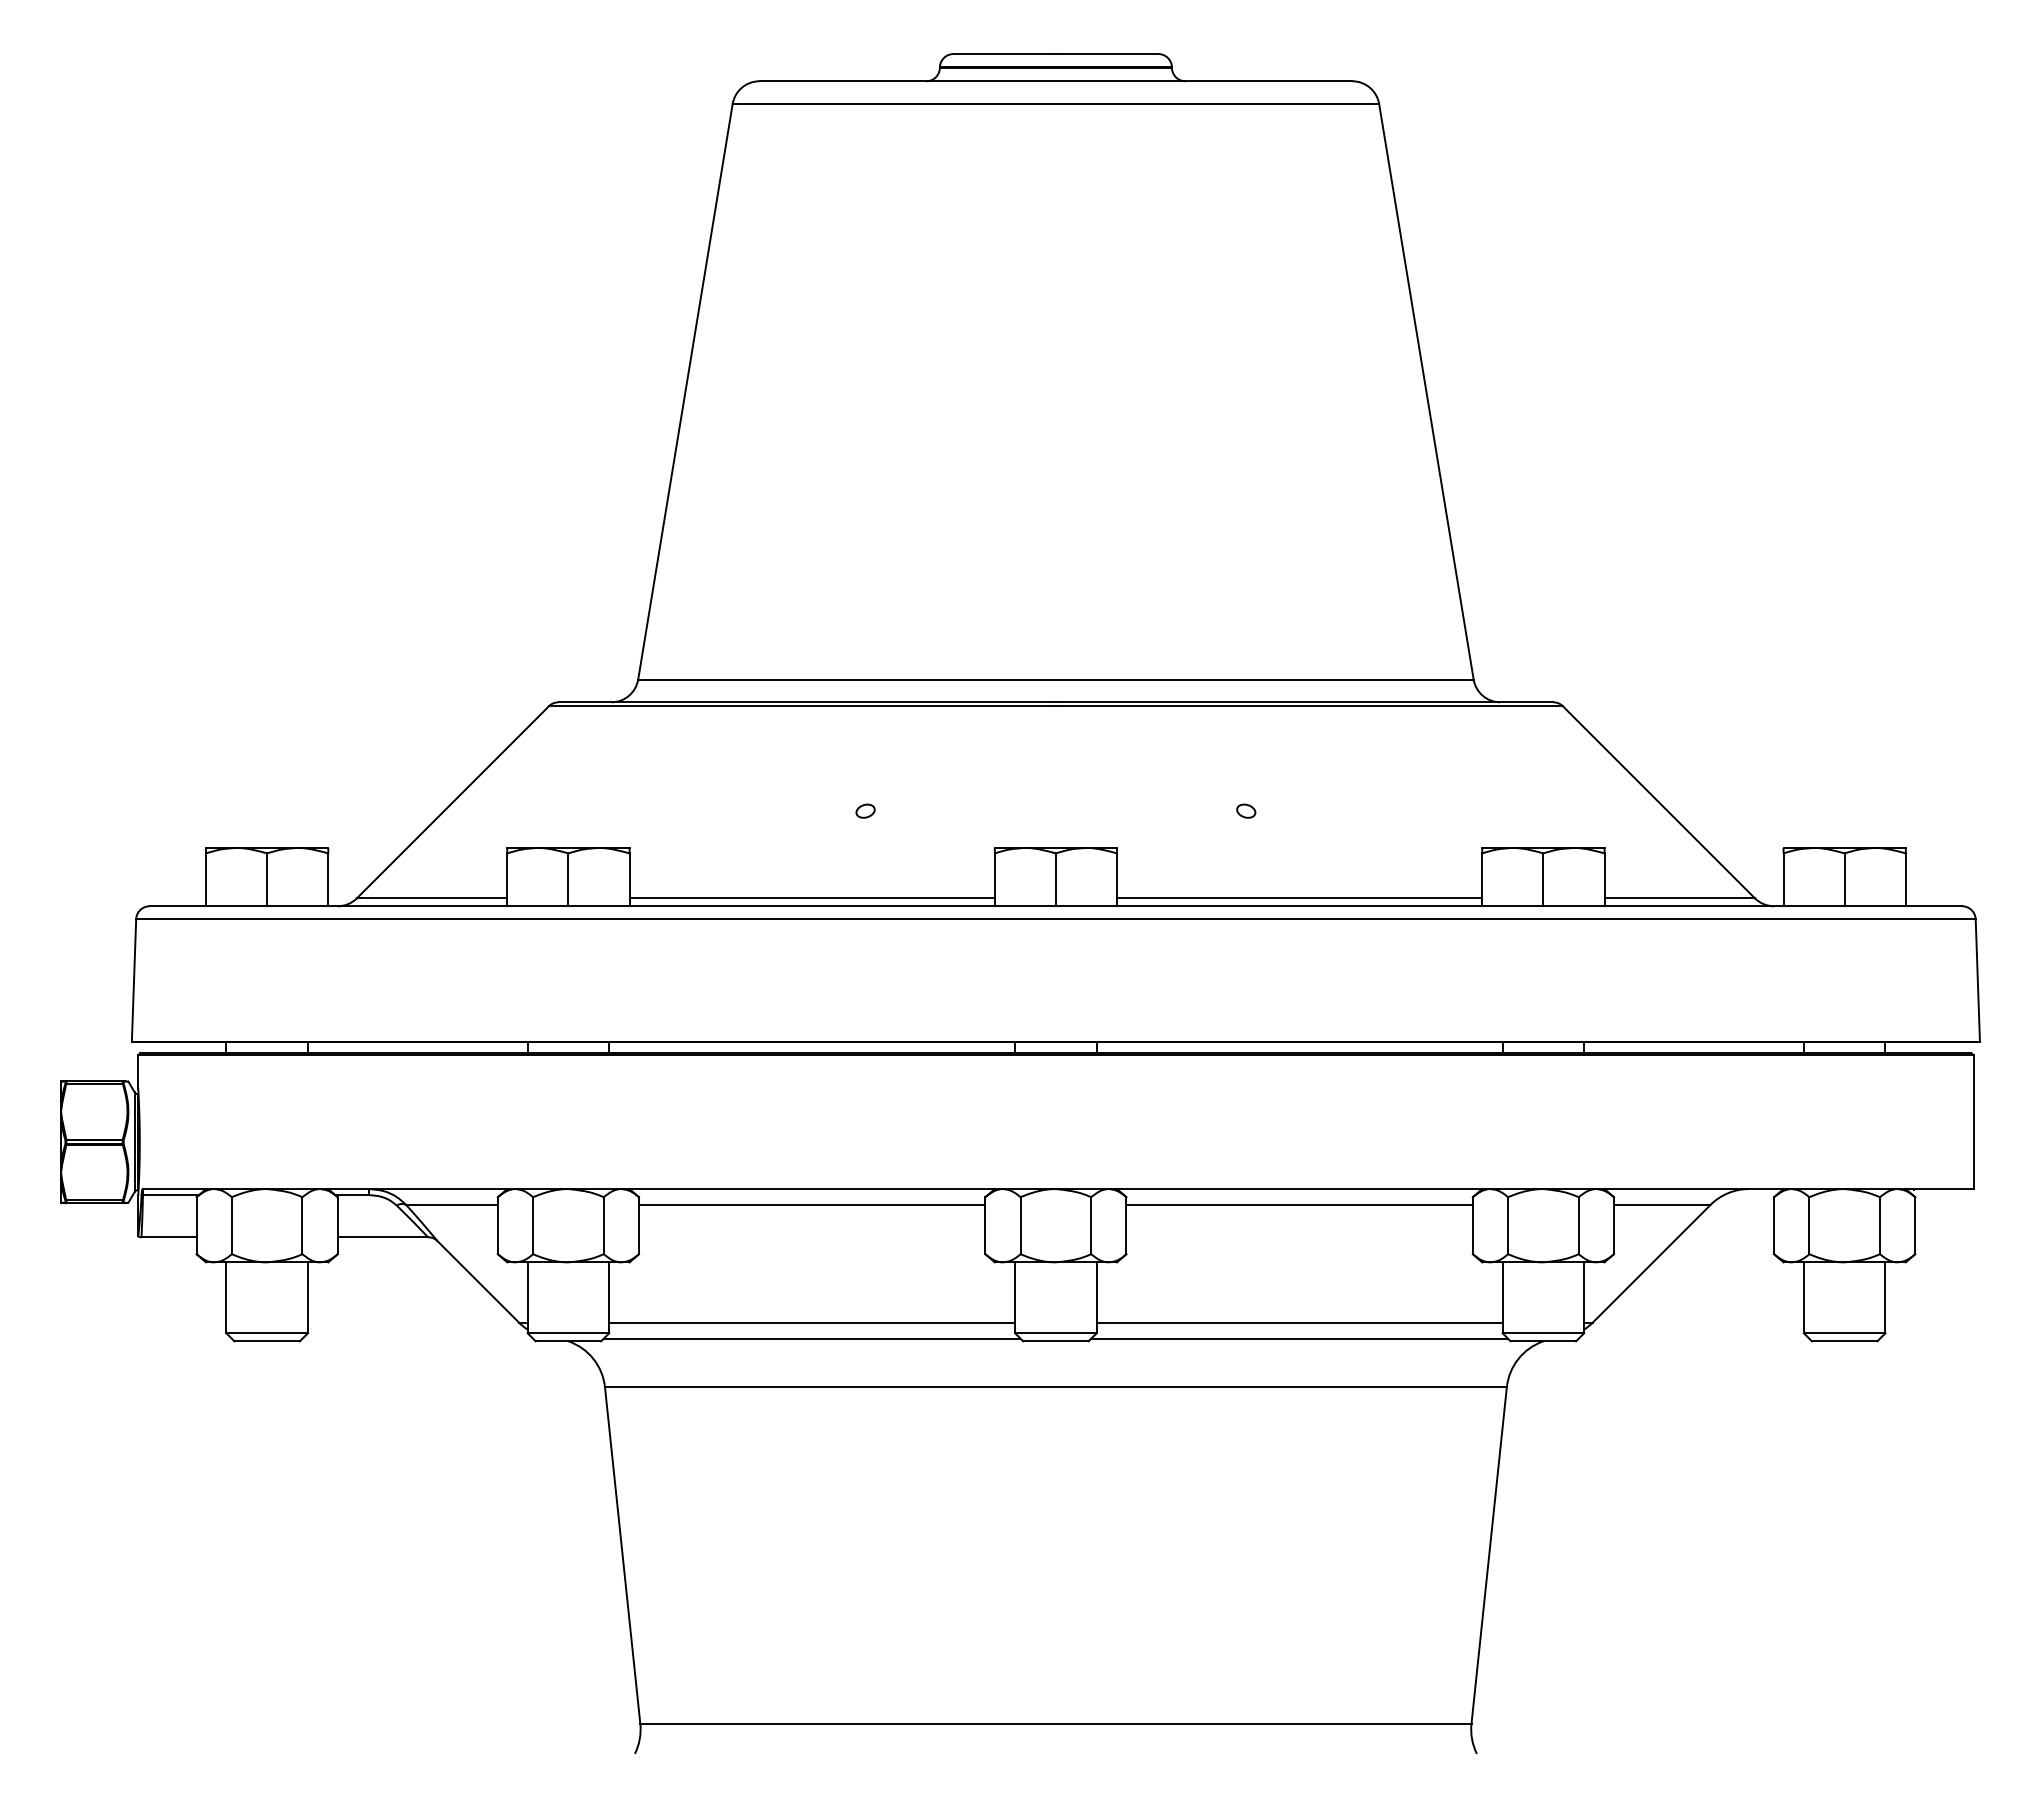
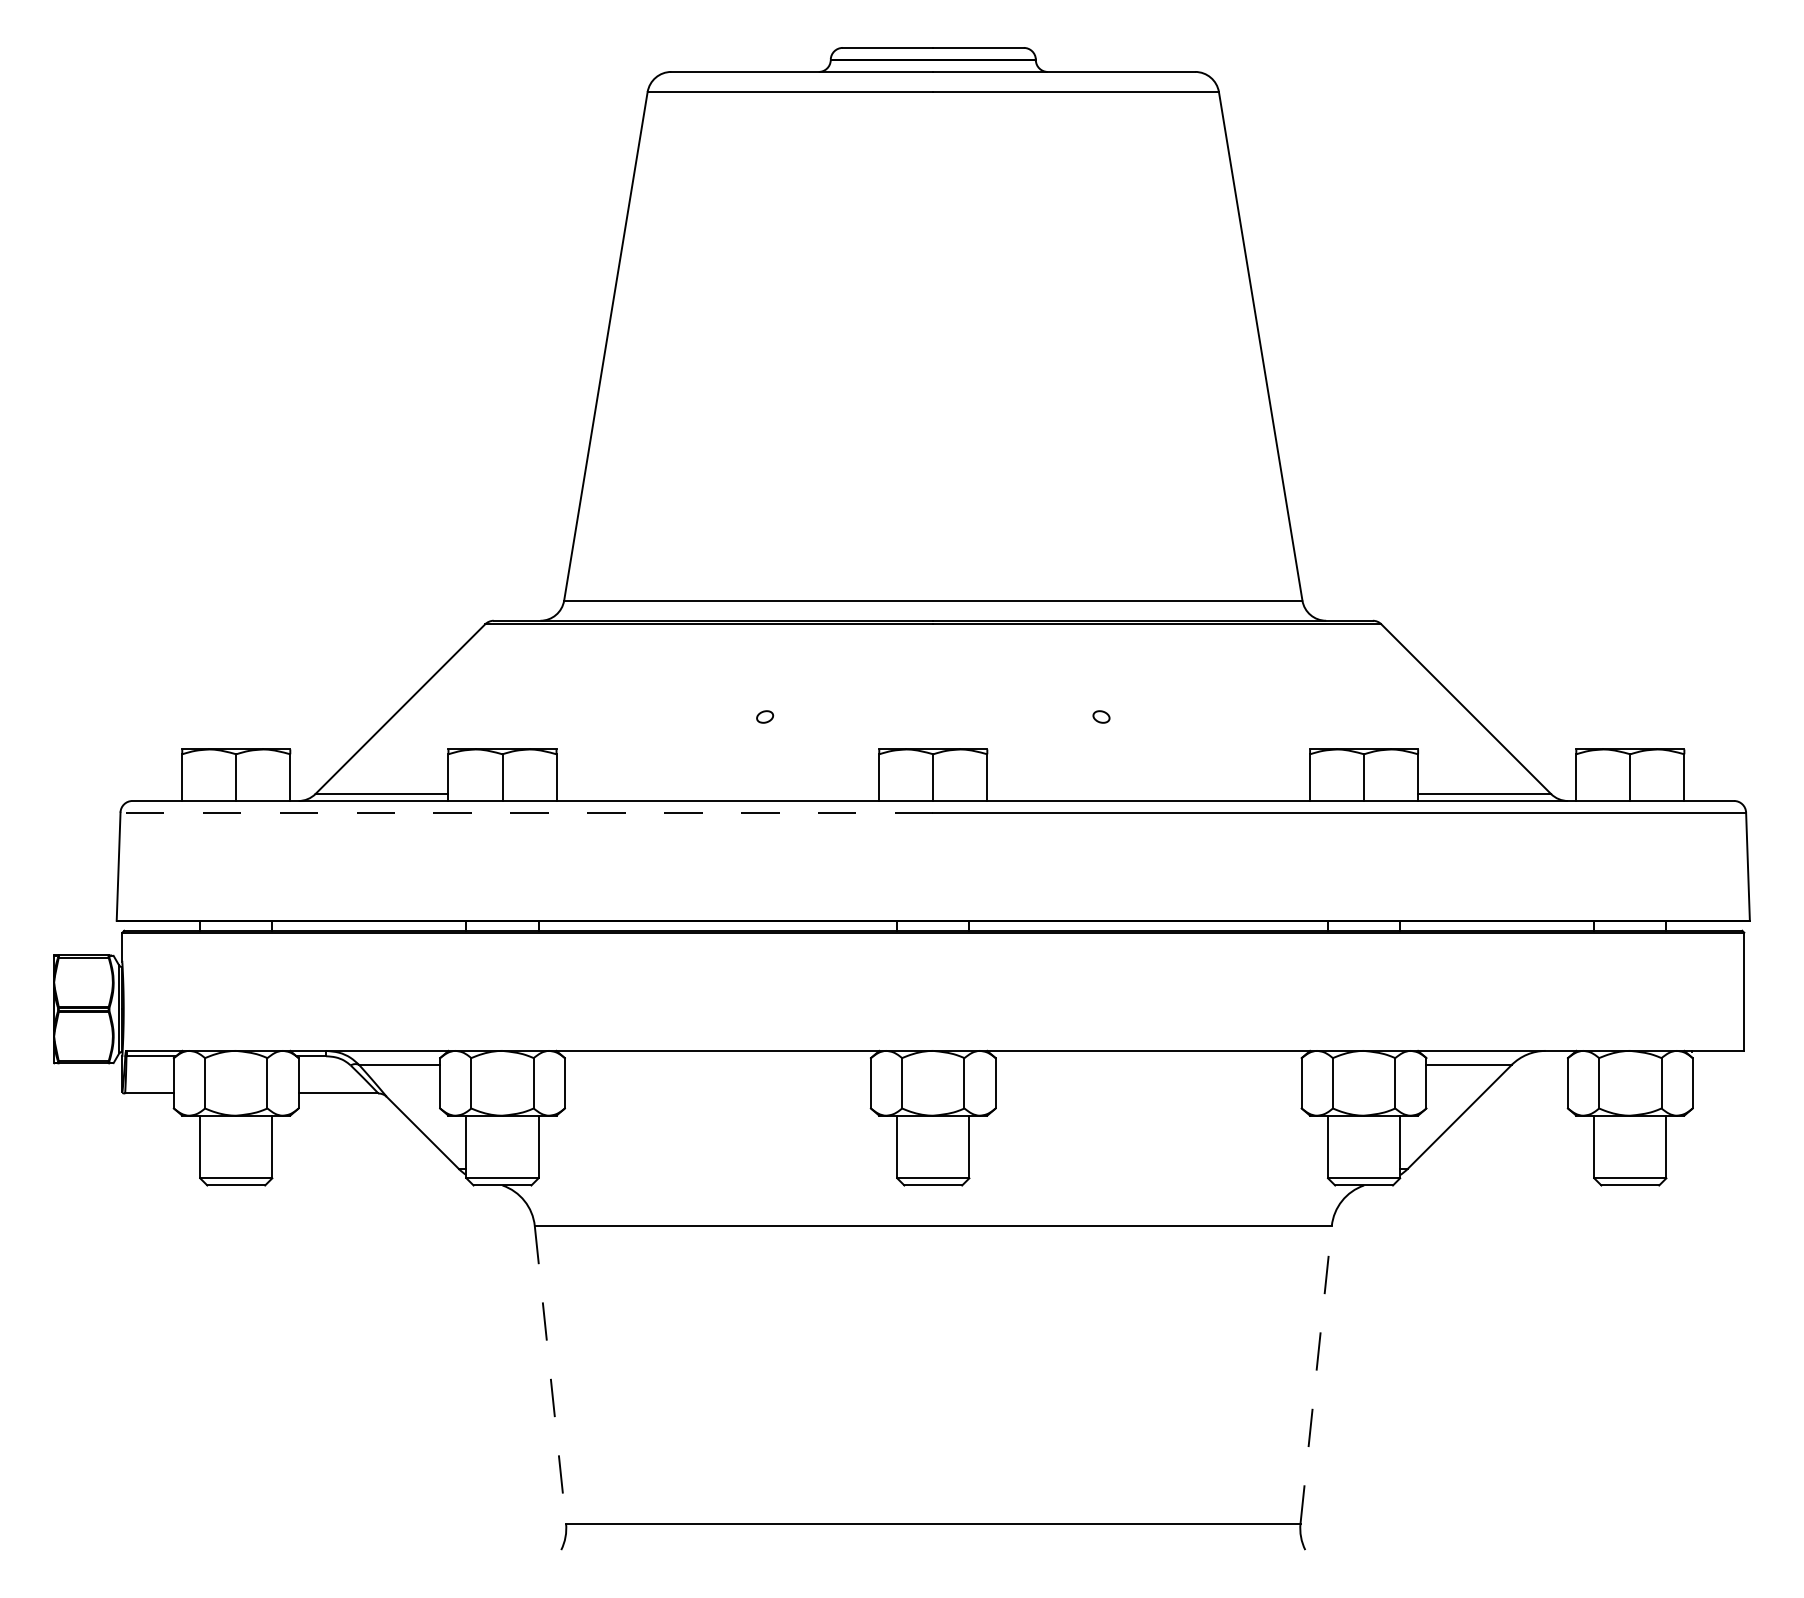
line: (811, 897) -> (717, 793), removed
line: (1299, 897) -> (1148, 793), removed
line: (595, 919) -> (526, 812), solid -> dashed
line: (811, 1204) -> (717, 1064), removed
line: (1299, 1204) -> (1148, 1064), removed
line: (811, 1322) -> (717, 1168), removed
line: (1299, 1322) -> (1148, 1168), removed
line: (811, 1337) -> (717, 1182), removed
line: (1299, 1337) -> (1148, 1182), removed
line: (622, 1555) -> (550, 1374), solid -> dashed
line: (1489, 1555) -> (1316, 1374), solid -> dashed

